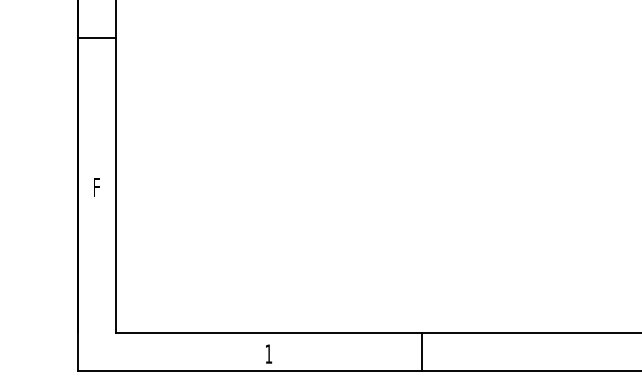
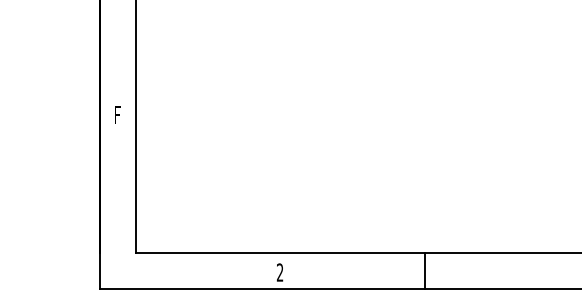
text: (268, 353) -> (279, 272), 1 -> 2

